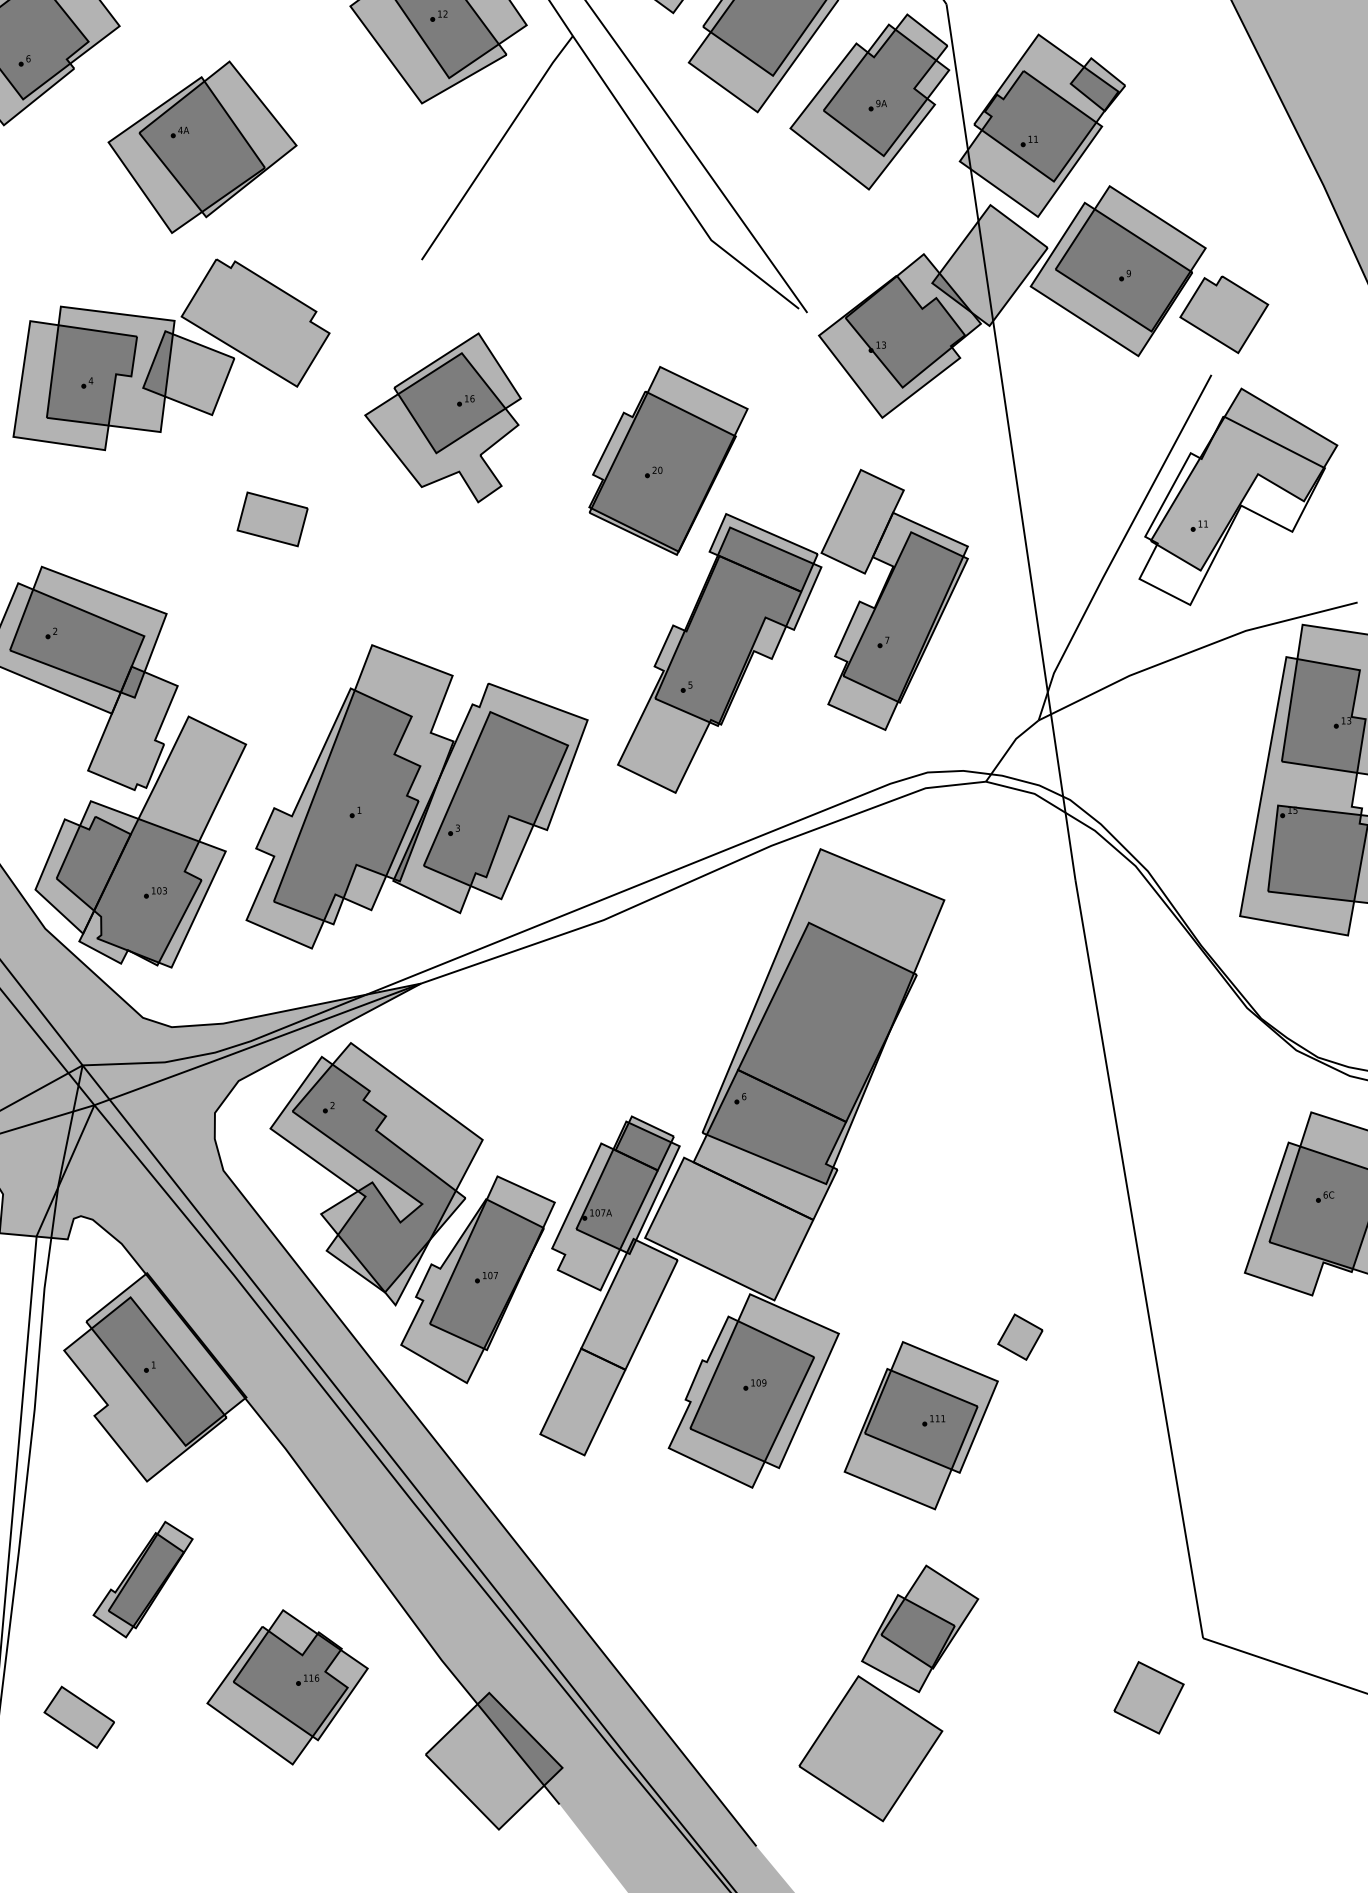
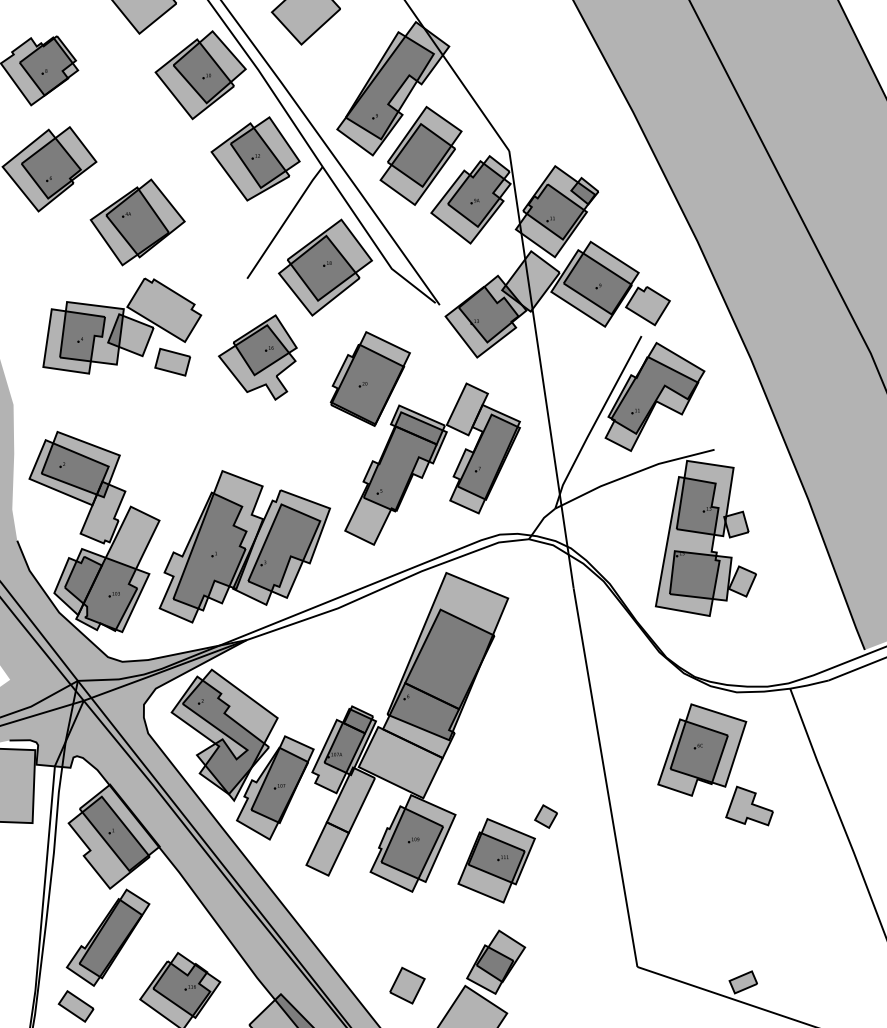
part: (578, 237) -> (325, 267), added
fill: (1231, 509) -> (651, 403), added
part: (272, 517) -> (172, 361), moved
part: (141, 1579) -> (107, 937), size x1.67
part: (1149, 1697) -> (407, 985), moved

